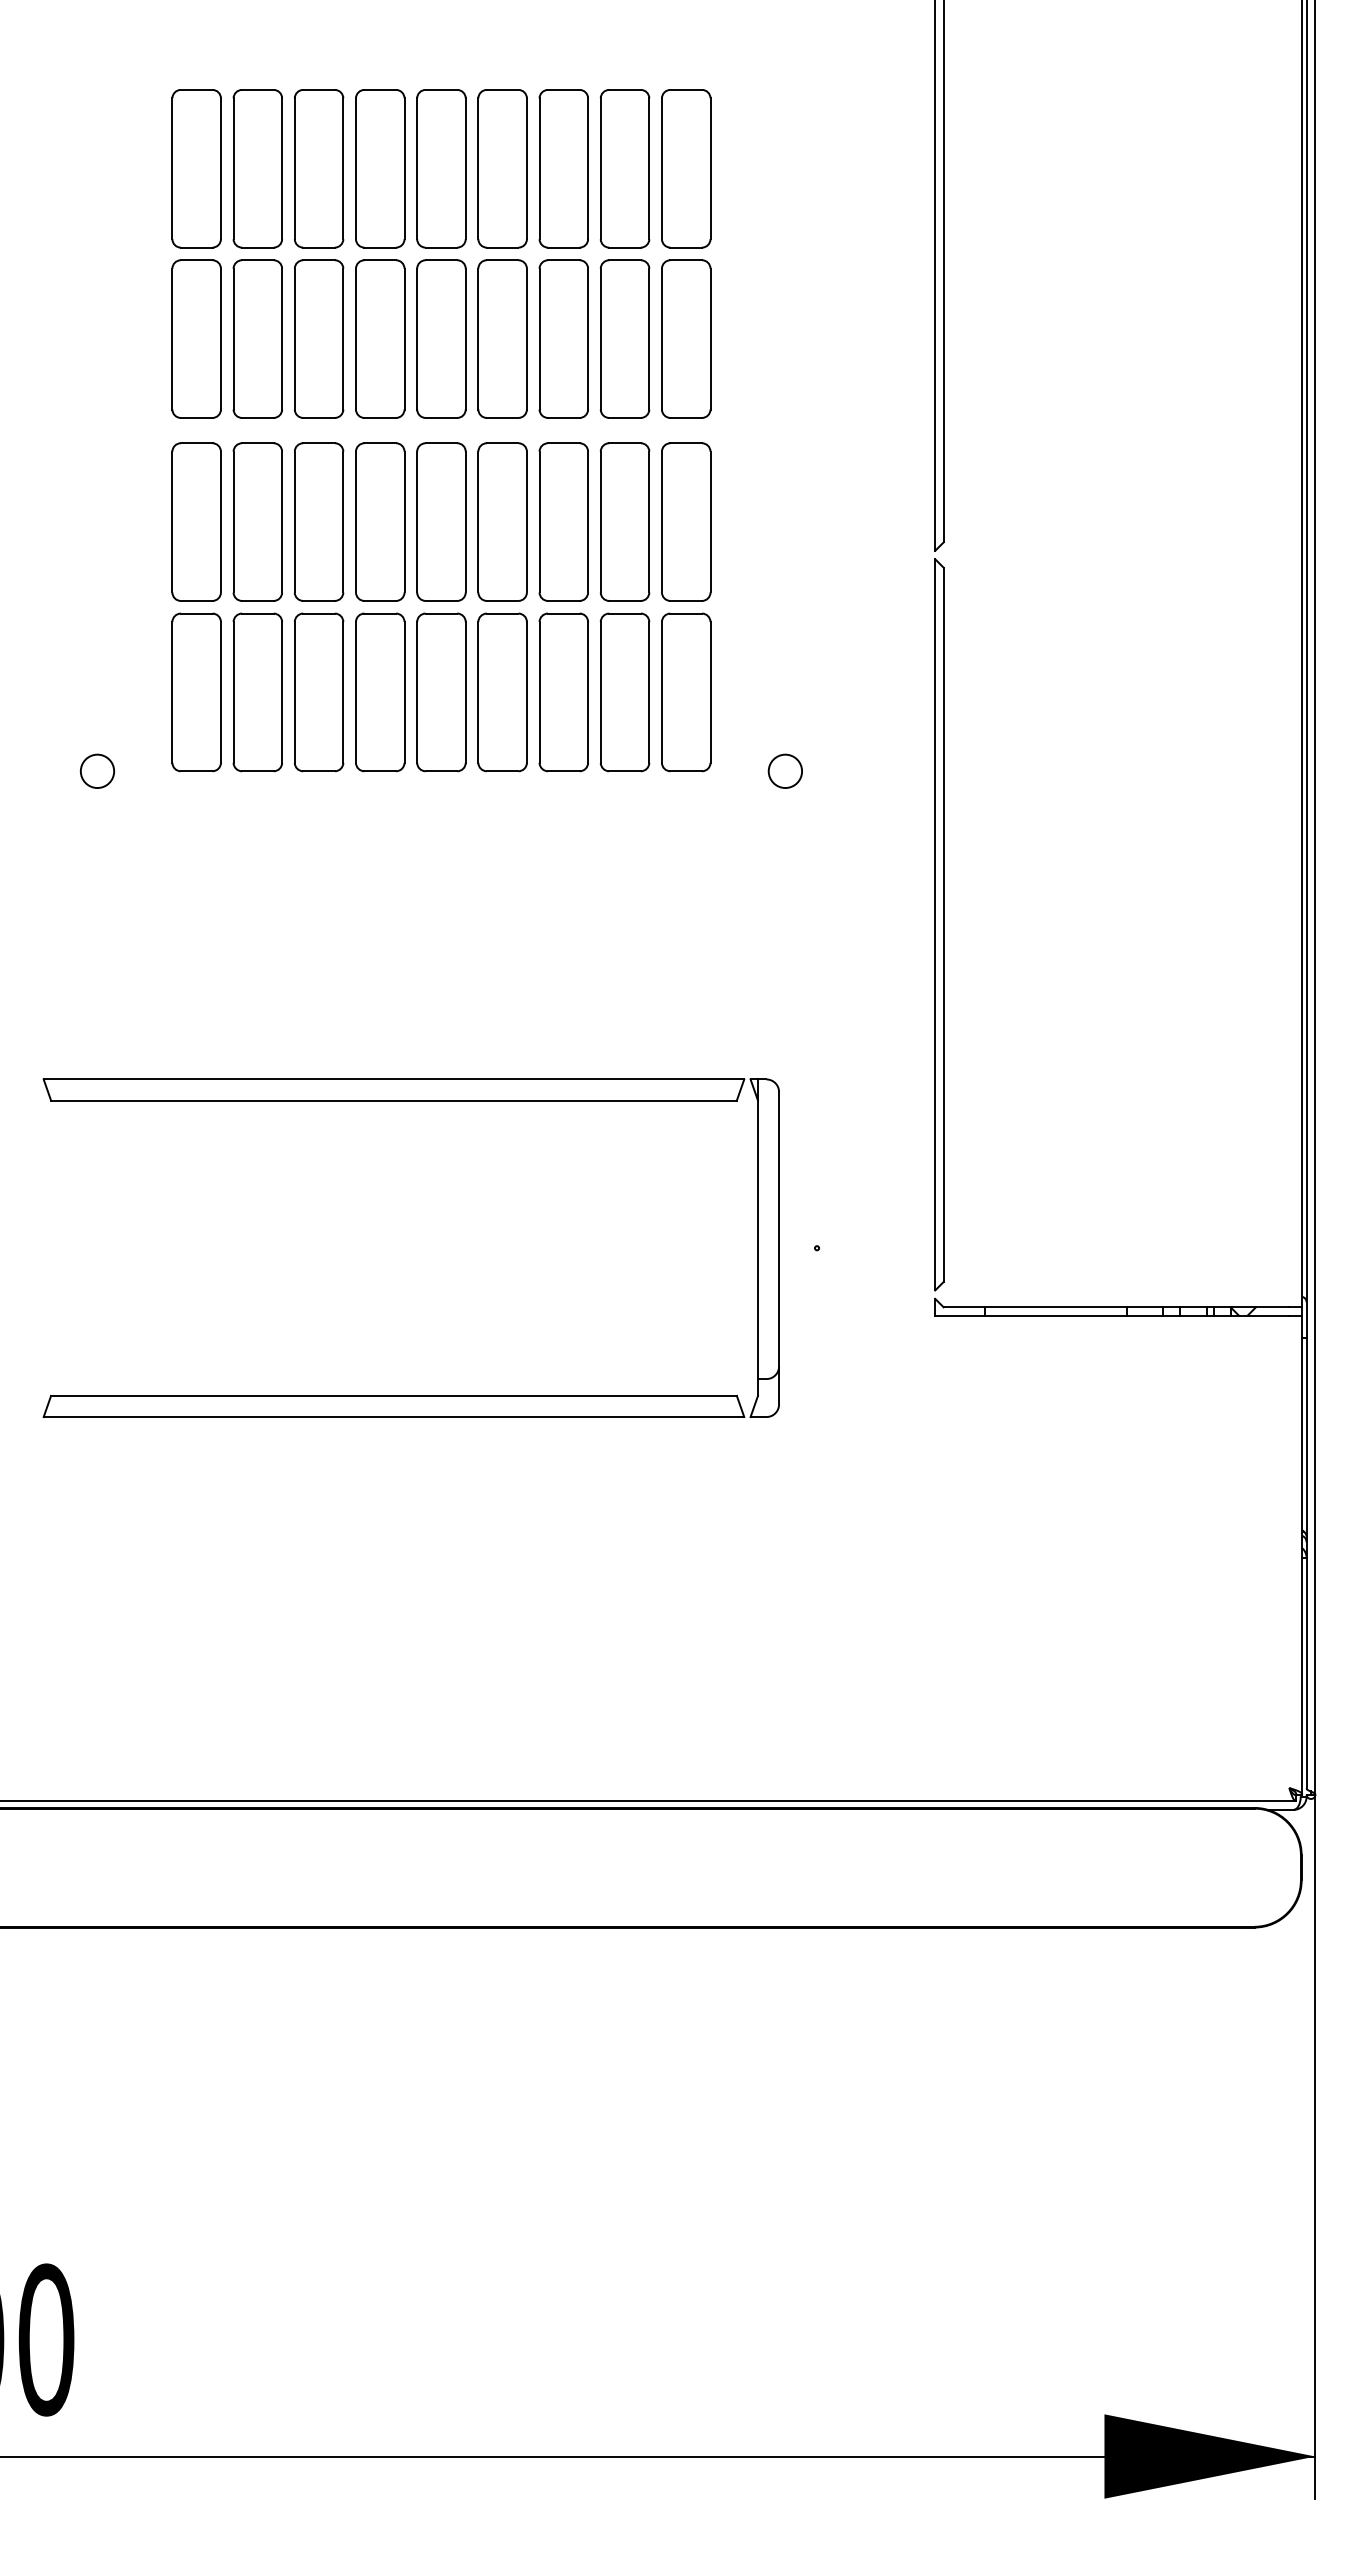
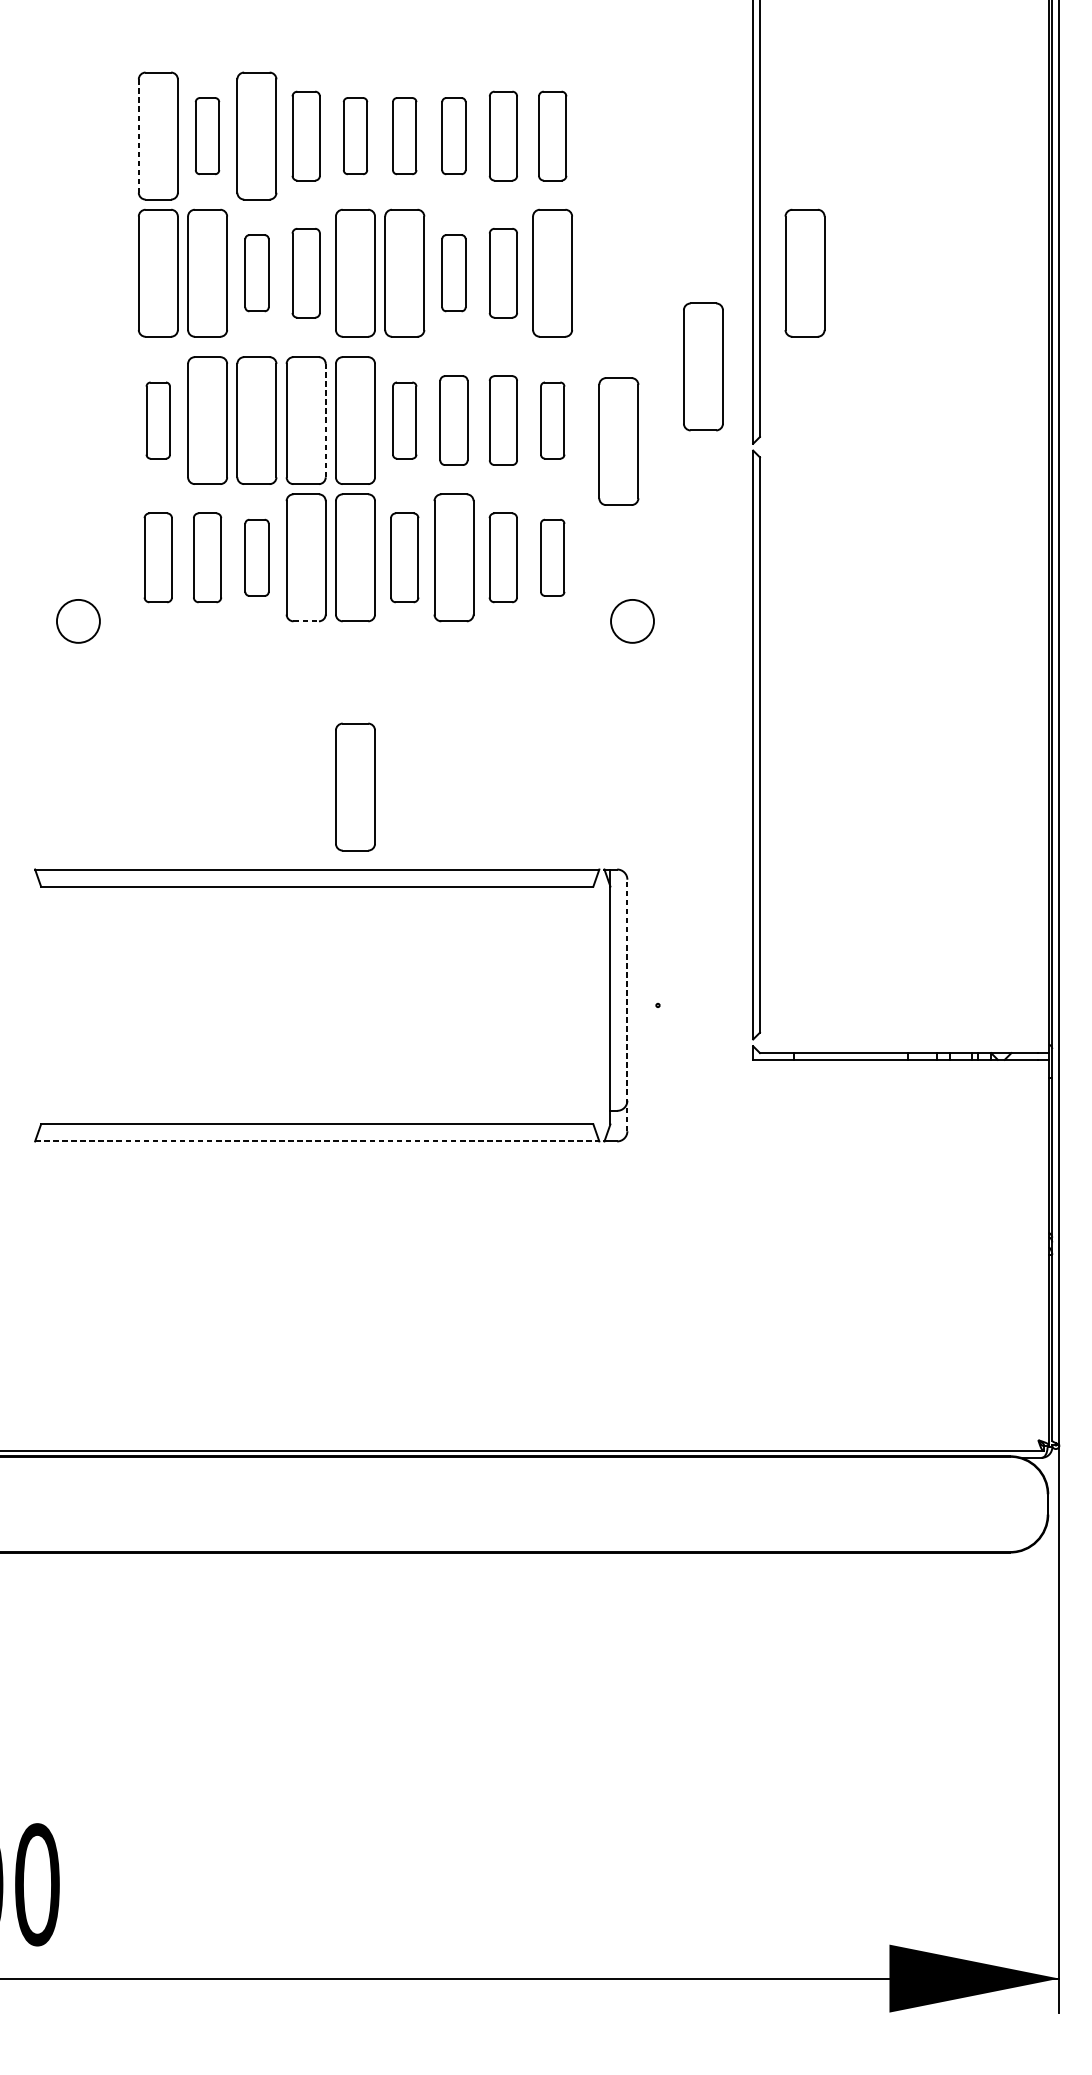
part: (257, 168) -> (207, 135), size x0.6
part: (380, 168) -> (306, 135), size x0.7
part: (441, 168) -> (355, 135), size x0.6
part: (502, 168) -> (404, 135), size x0.6
part: (563, 168) -> (453, 135), size x0.6
part: (625, 168) -> (503, 135), size x0.7
part: (686, 168) -> (552, 135), size x0.7
line: (172, 169) -> (138, 136), solid -> dashed
part: (319, 338) -> (257, 272), size x0.6
part: (380, 338) -> (306, 272), size x0.7
part: (563, 338) -> (453, 272), size x0.6
part: (625, 338) -> (503, 272), size x0.7
part: (999, 338) -> (804, 272), added
part: (873, 455) -> (703, 367), added
part: (196, 521) -> (158, 420), size x0.6
line: (404, 521) -> (325, 420), solid -> dashed
part: (502, 521) -> (404, 420), size x0.6
part: (563, 521) -> (453, 420), size x0.7
part: (625, 521) -> (503, 420), size x0.7
part: (686, 521) -> (552, 420), size x0.6
part: (768, 547) -> (618, 441), added
part: (196, 692) -> (158, 557), size x0.7
part: (257, 692) -> (207, 557), size x0.7
part: (319, 692) -> (257, 557), size x0.6
part: (502, 692) -> (404, 557), size x0.7
part: (624, 692) -> (502, 557), size x0.7
part: (686, 692) -> (552, 557), size x0.6
circle: (97, 771) -> (78, 621), size x1.6
line: (380, 771) -> (306, 621), solid -> dashed
circle: (785, 771) -> (632, 621), size x1.6
part: (441, 976) -> (355, 786), added
line: (779, 1247) -> (627, 1004), solid -> dashed
line: (394, 1417) -> (317, 1141), solid -> dashed

